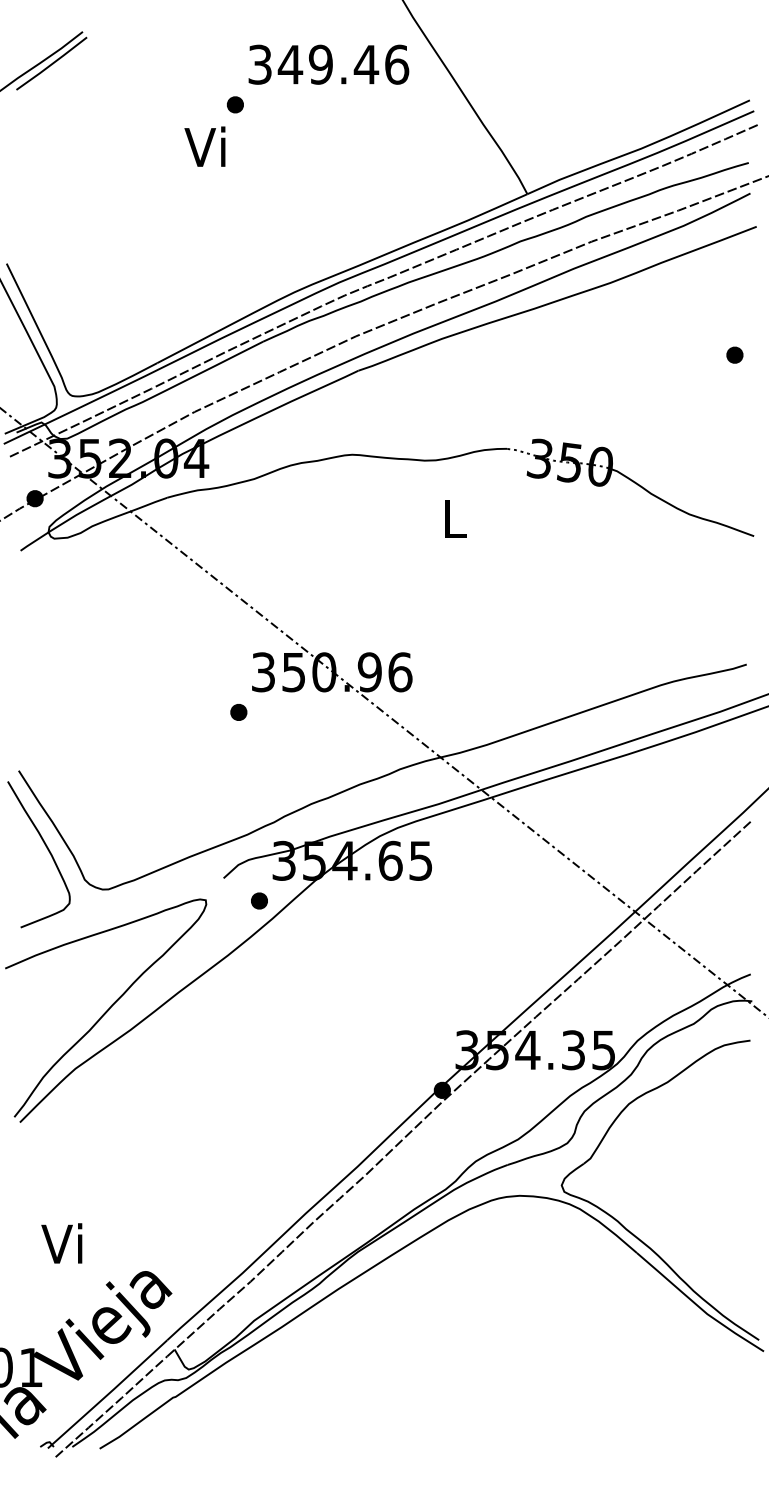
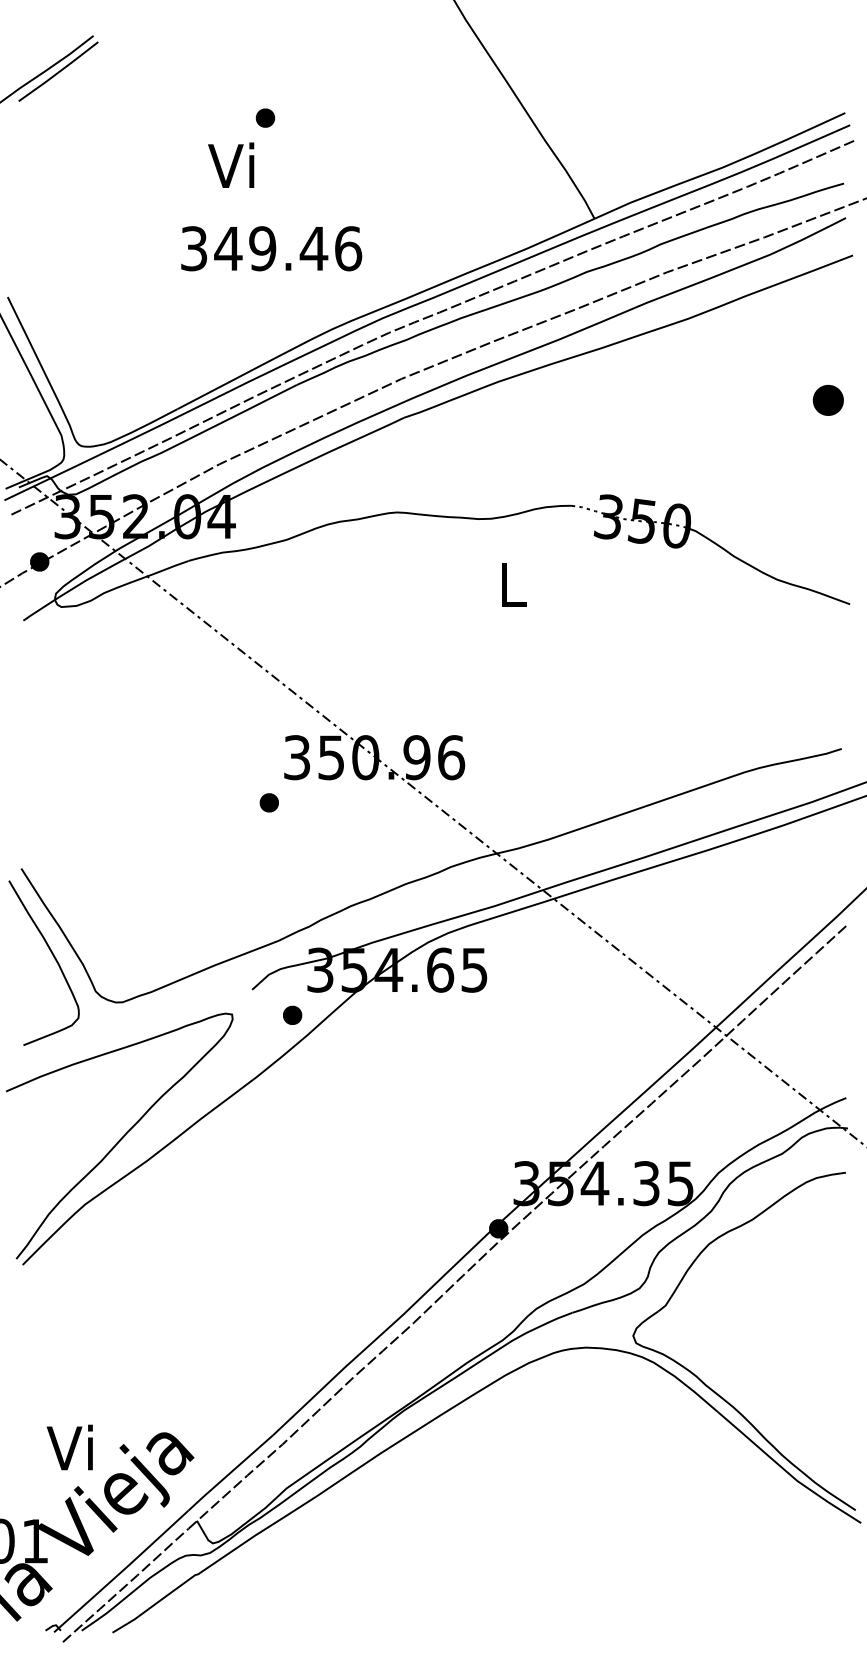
text: (328, 64) -> (271, 248), moved
part: (734, 354) -> (827, 399), size x1.6
text: (61, 1243) -> (69, 1447), moved

